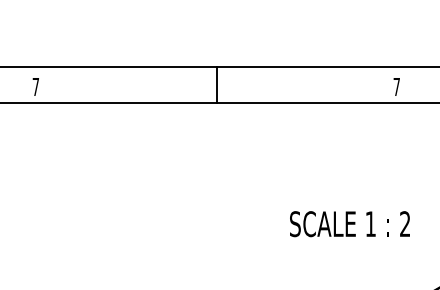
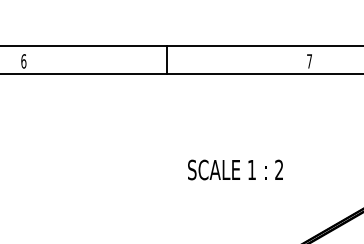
text: (35, 87) -> (23, 61), 7 -> 6
text: (349, 223) -> (235, 169), moved

